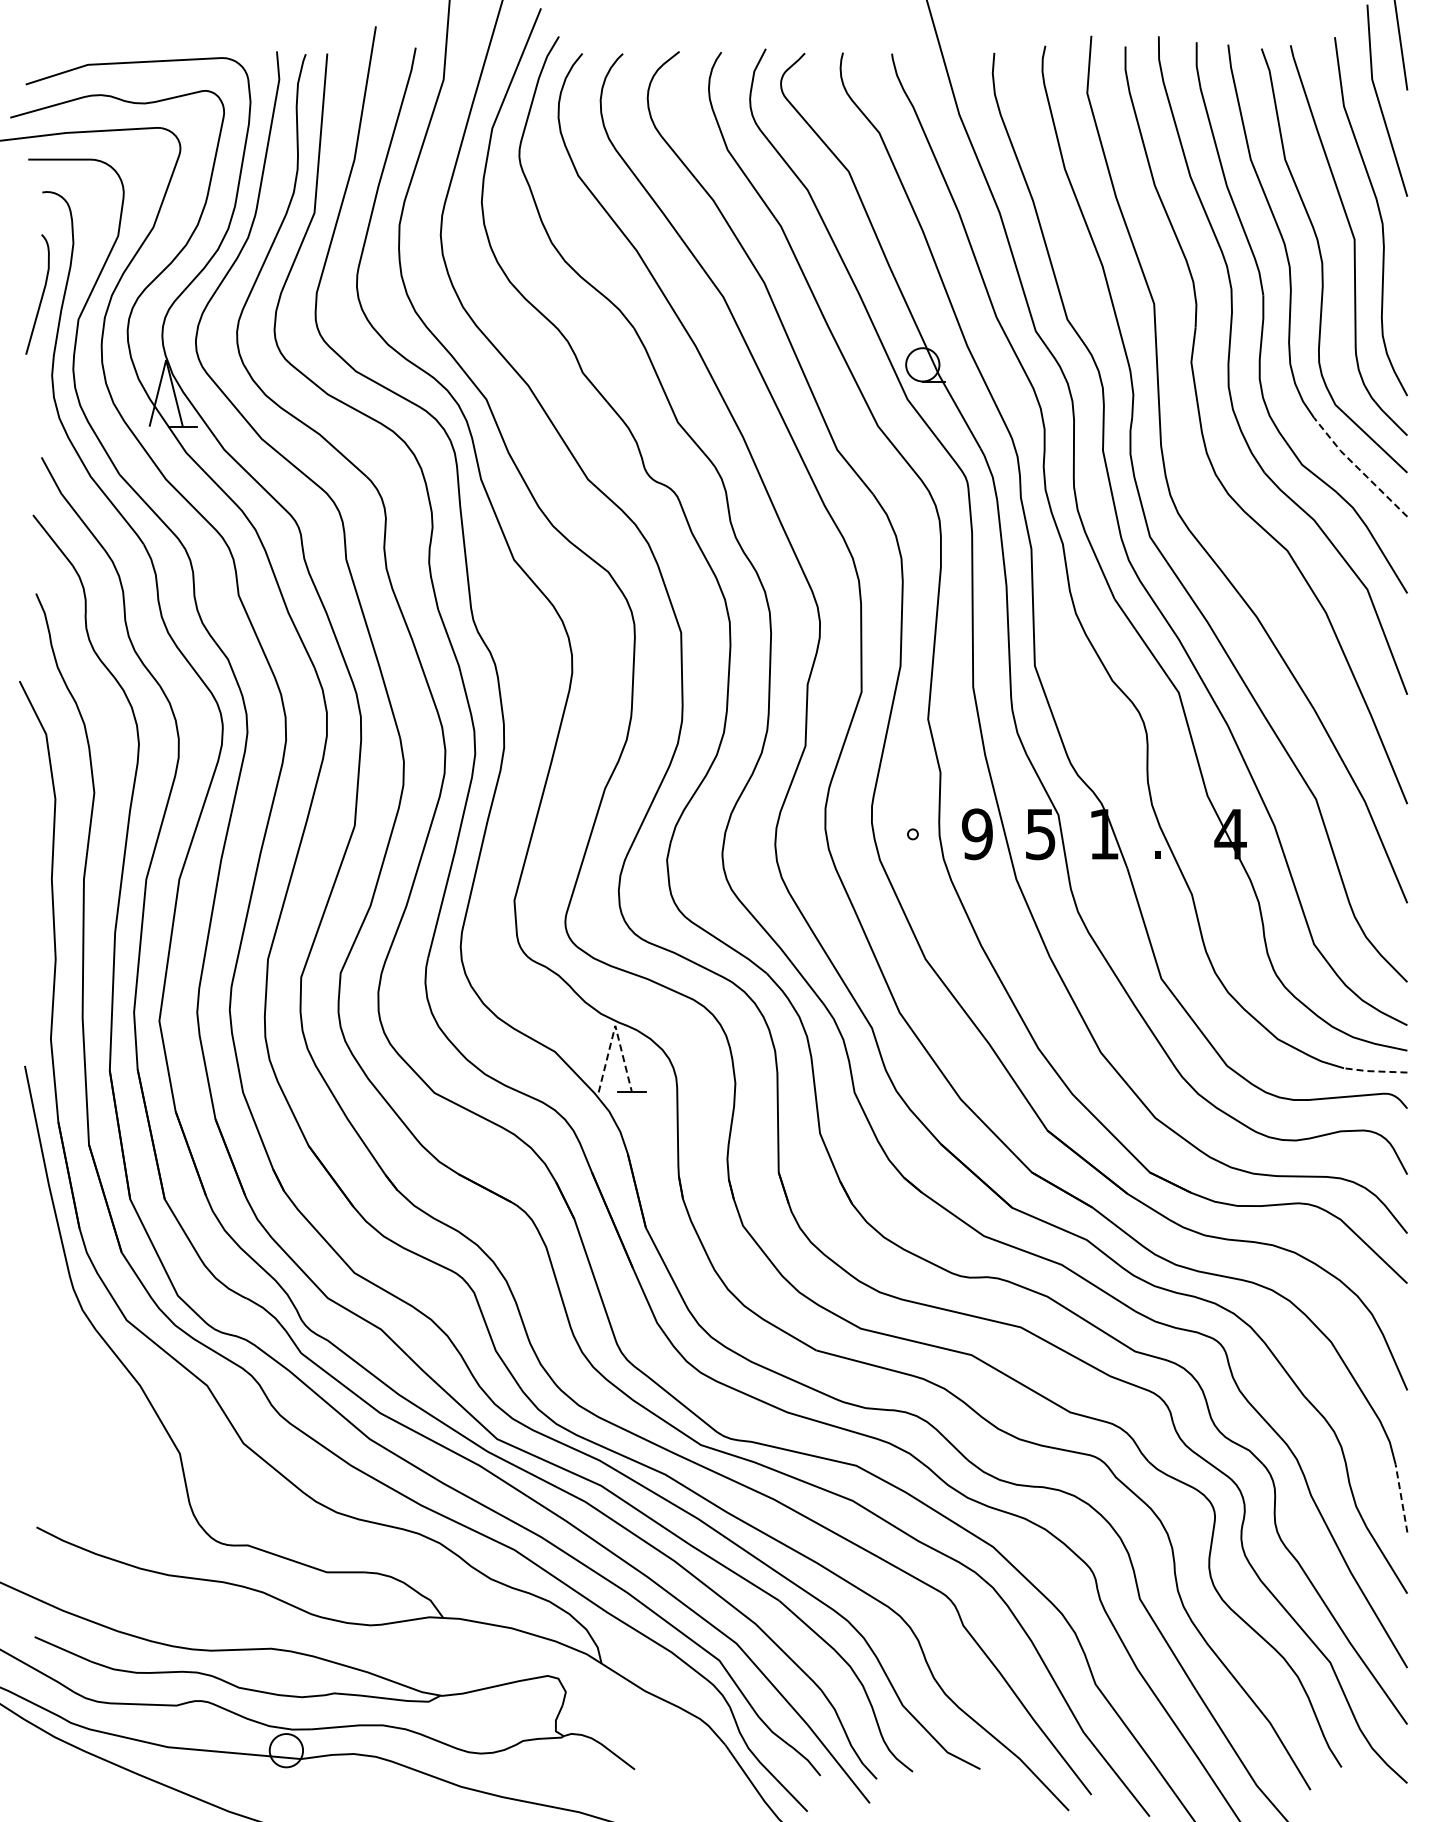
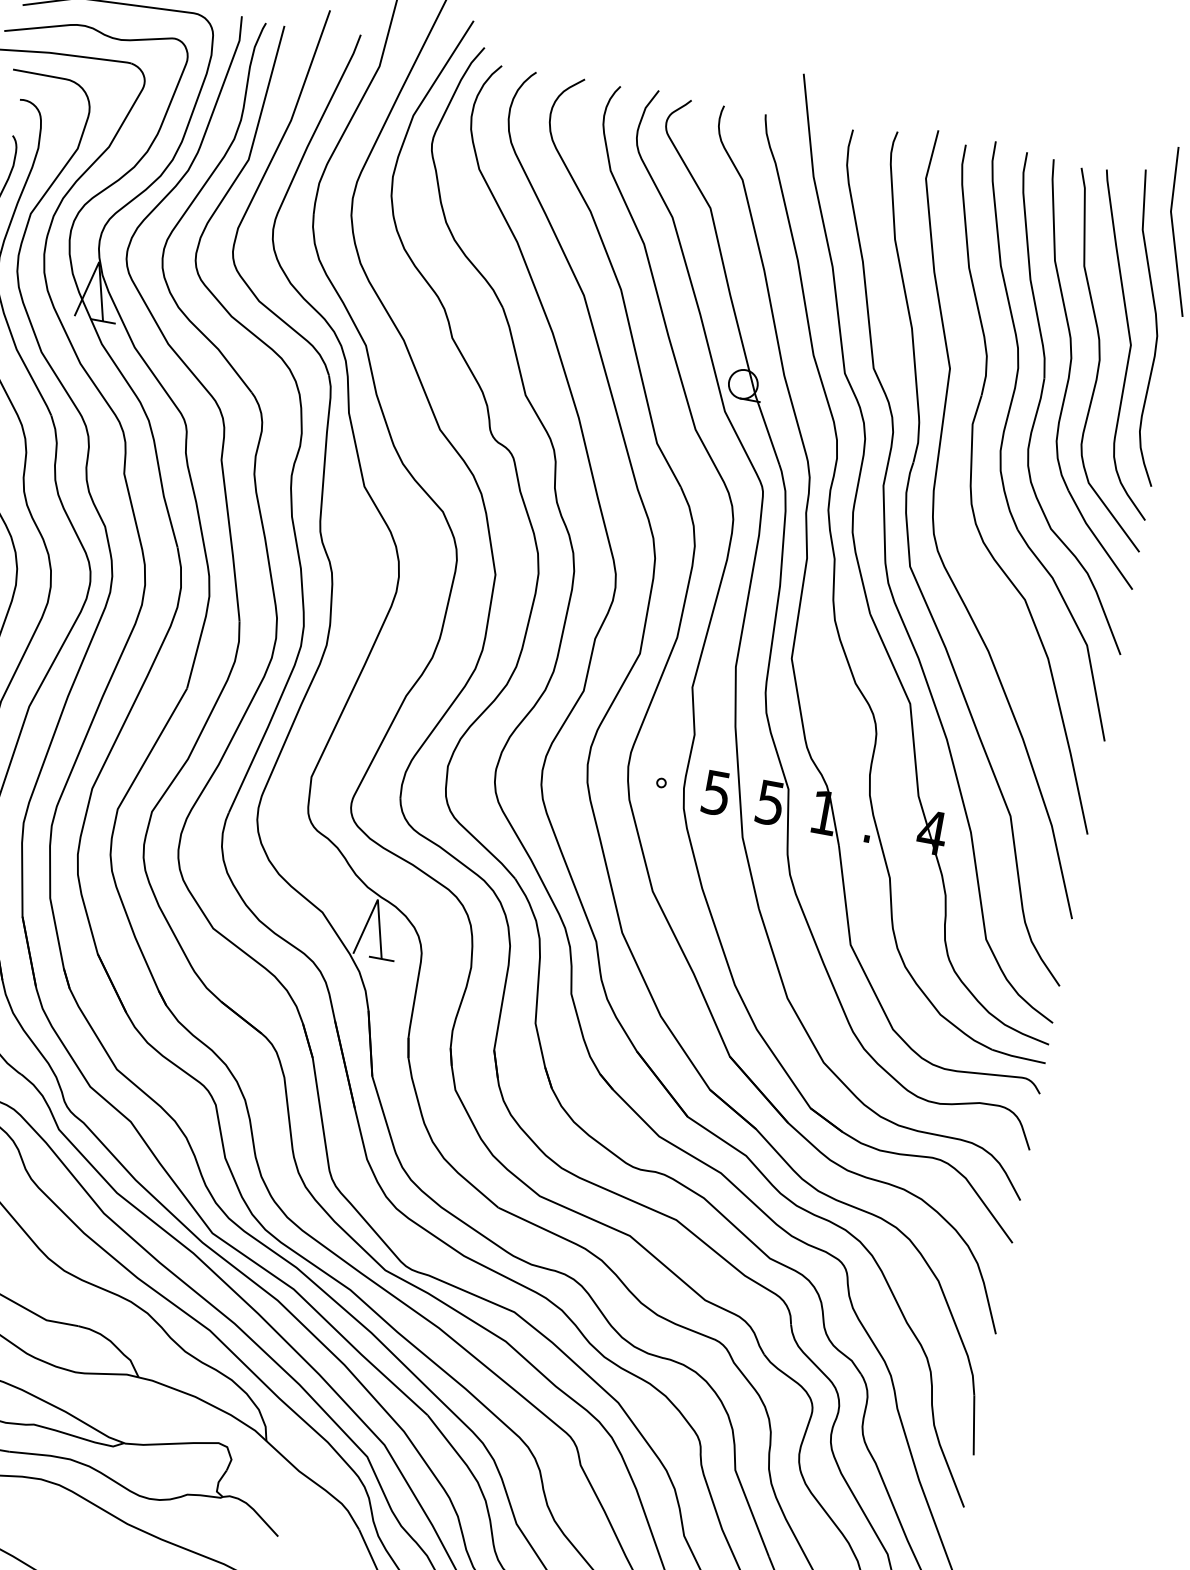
line: (1358, 468) -> (1098, 540), dashed -> solid
text: (976, 833) -> (715, 792), 9 -> 5
line: (615, 1025) -> (378, 899), dashed -> solid
line: (1374, 1071) -> (1017, 1057), dashed -> solid
line: (1401, 1498) -> (973, 1425), dashed -> solid

